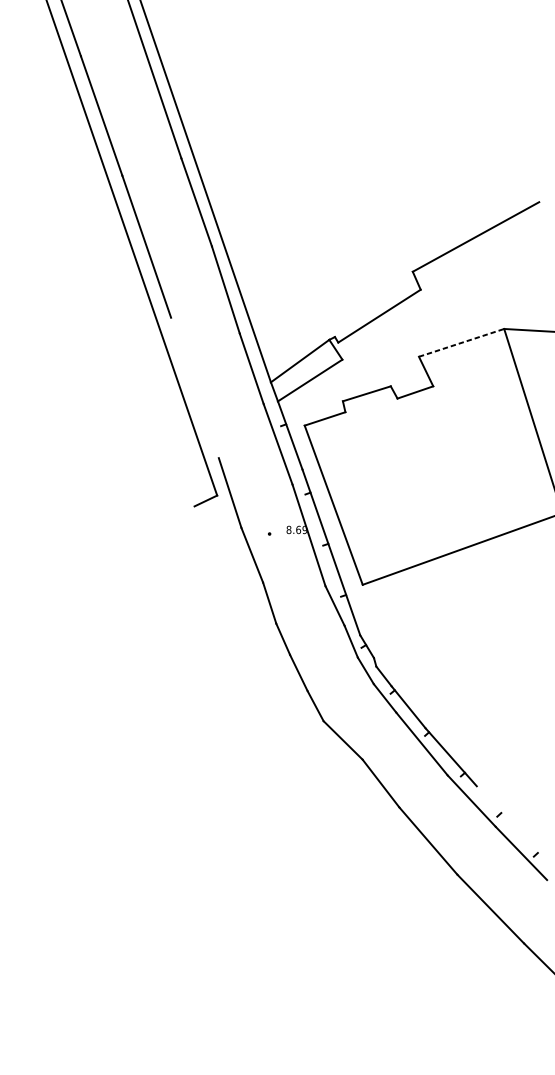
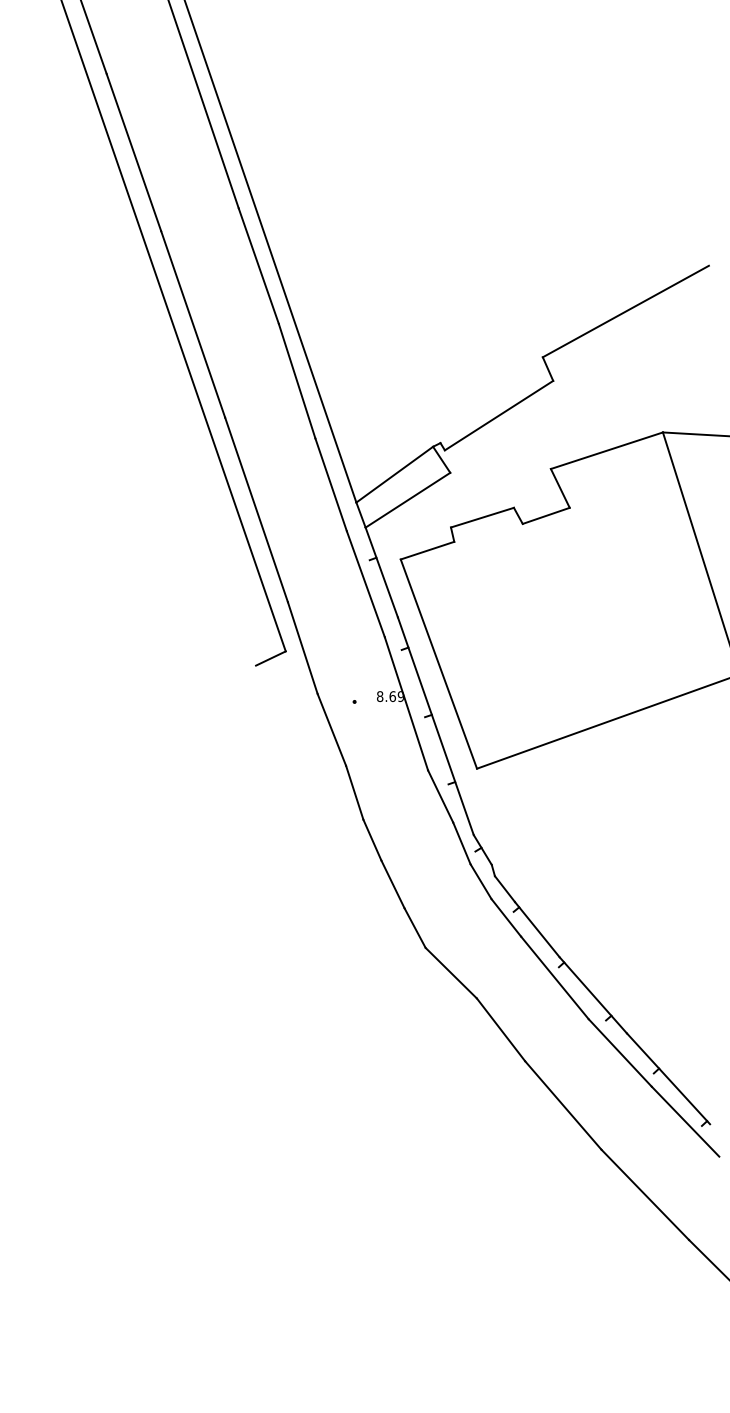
line: (461, 342) -> (606, 450), dashed -> solid
line: (194, 387) -> (256, 509), added
line: (508, 820) -> (668, 1078), added

